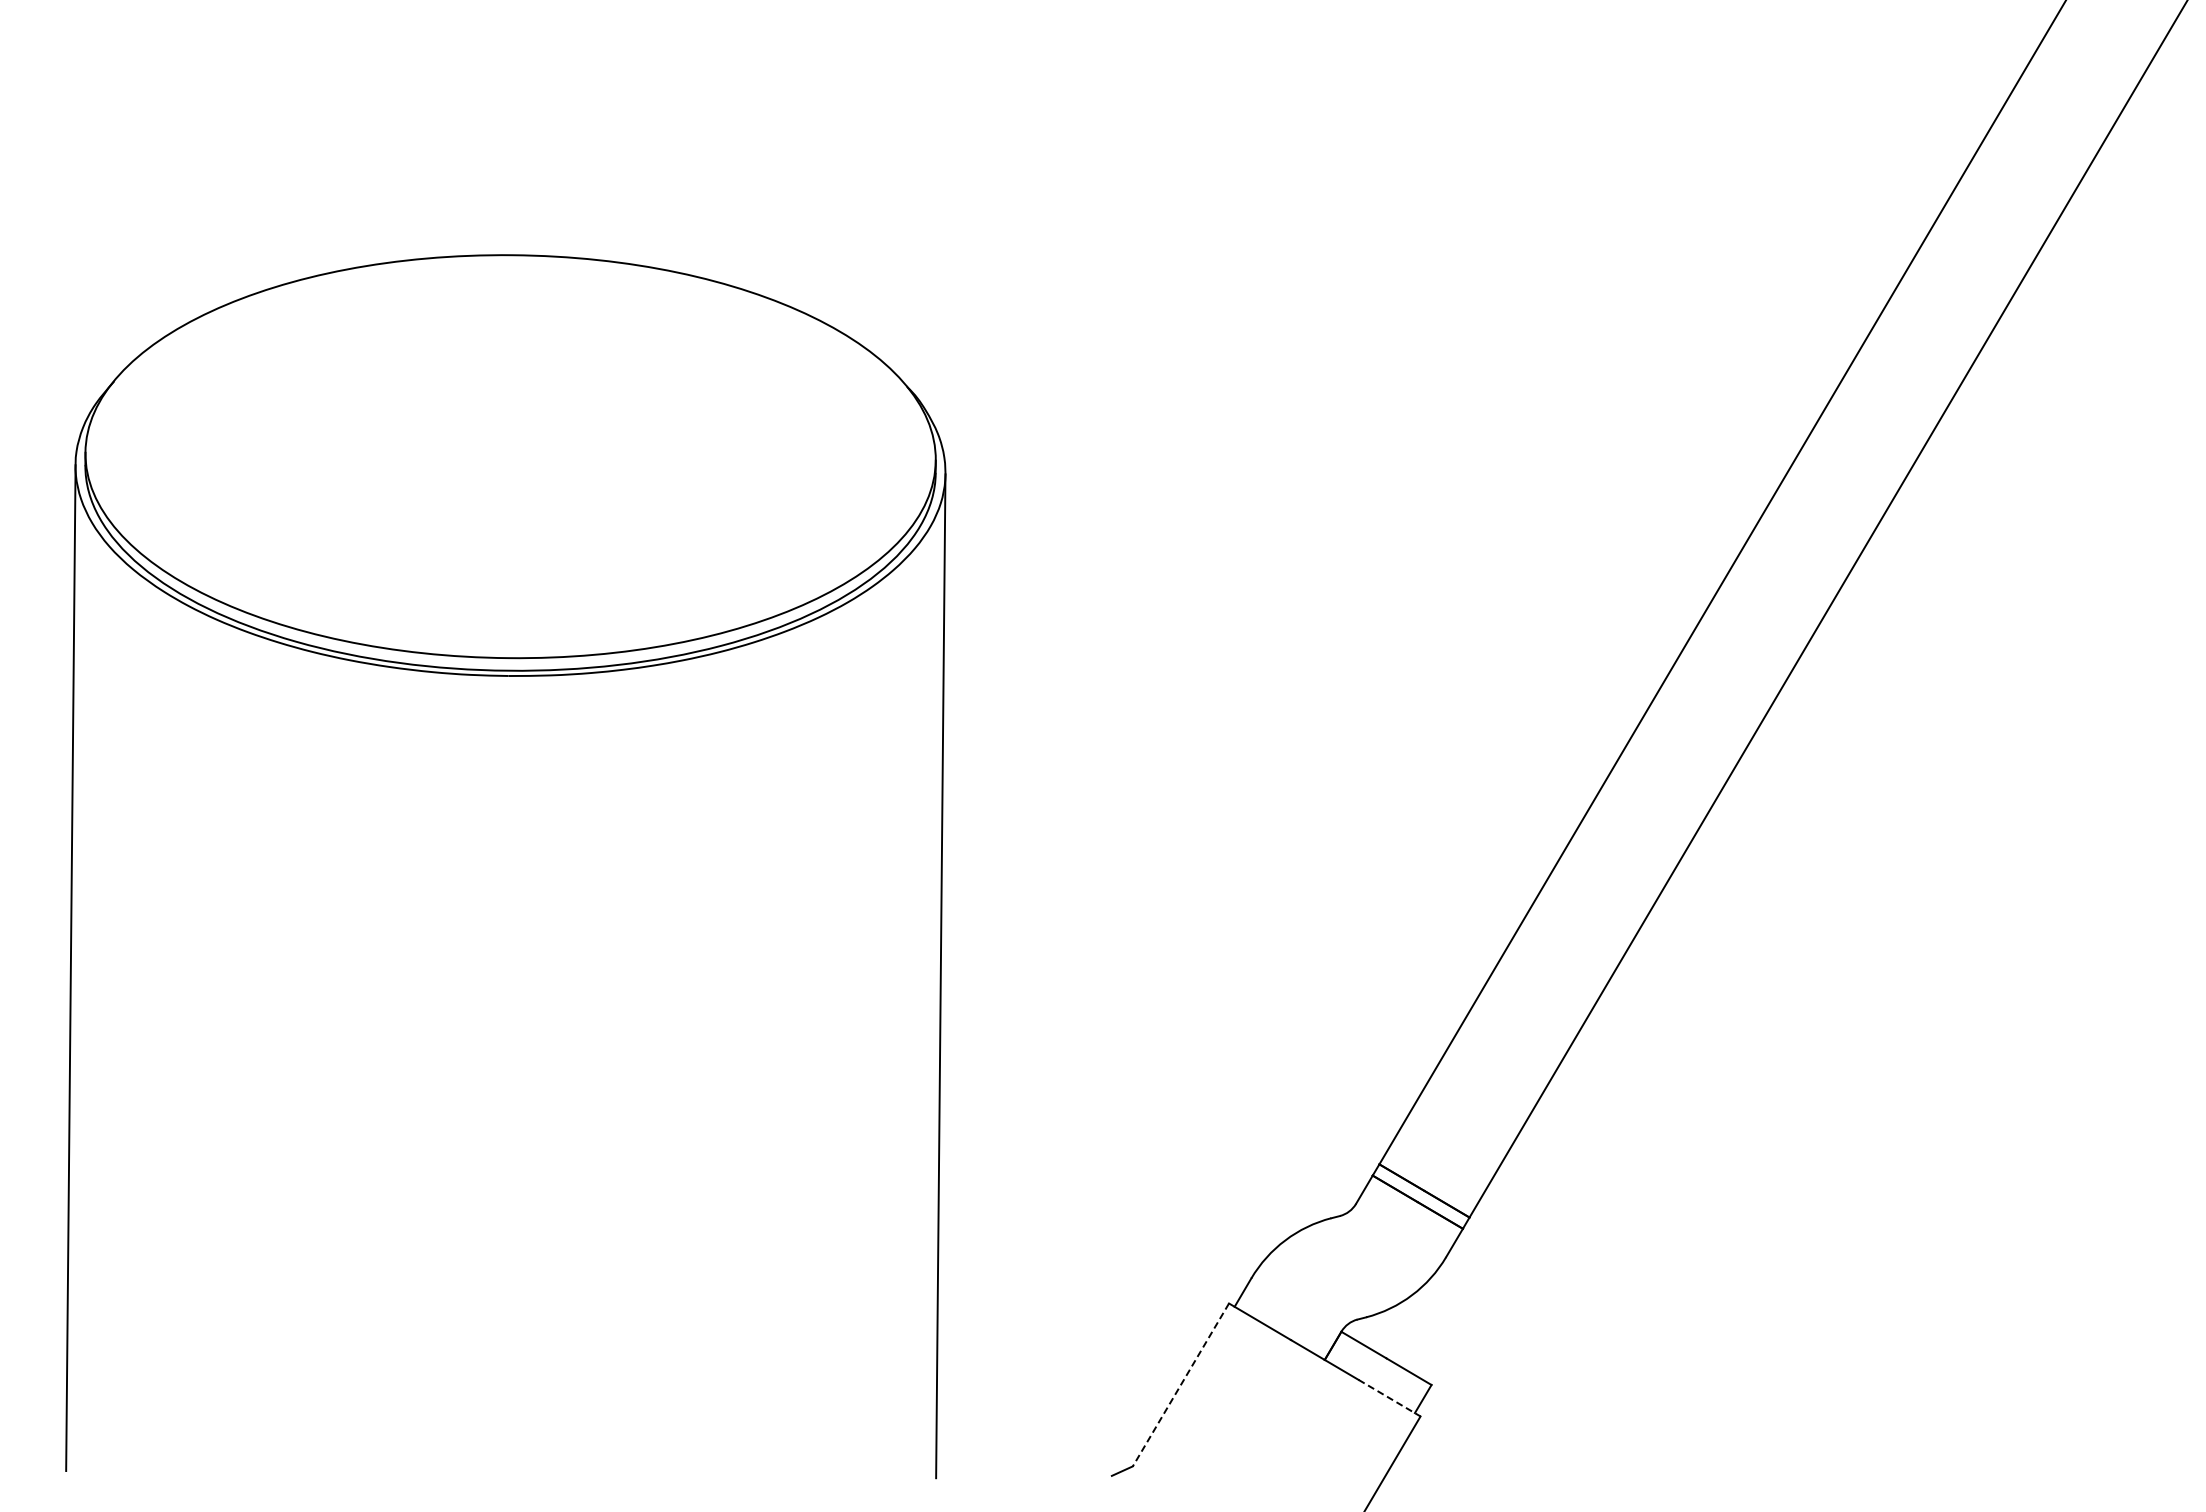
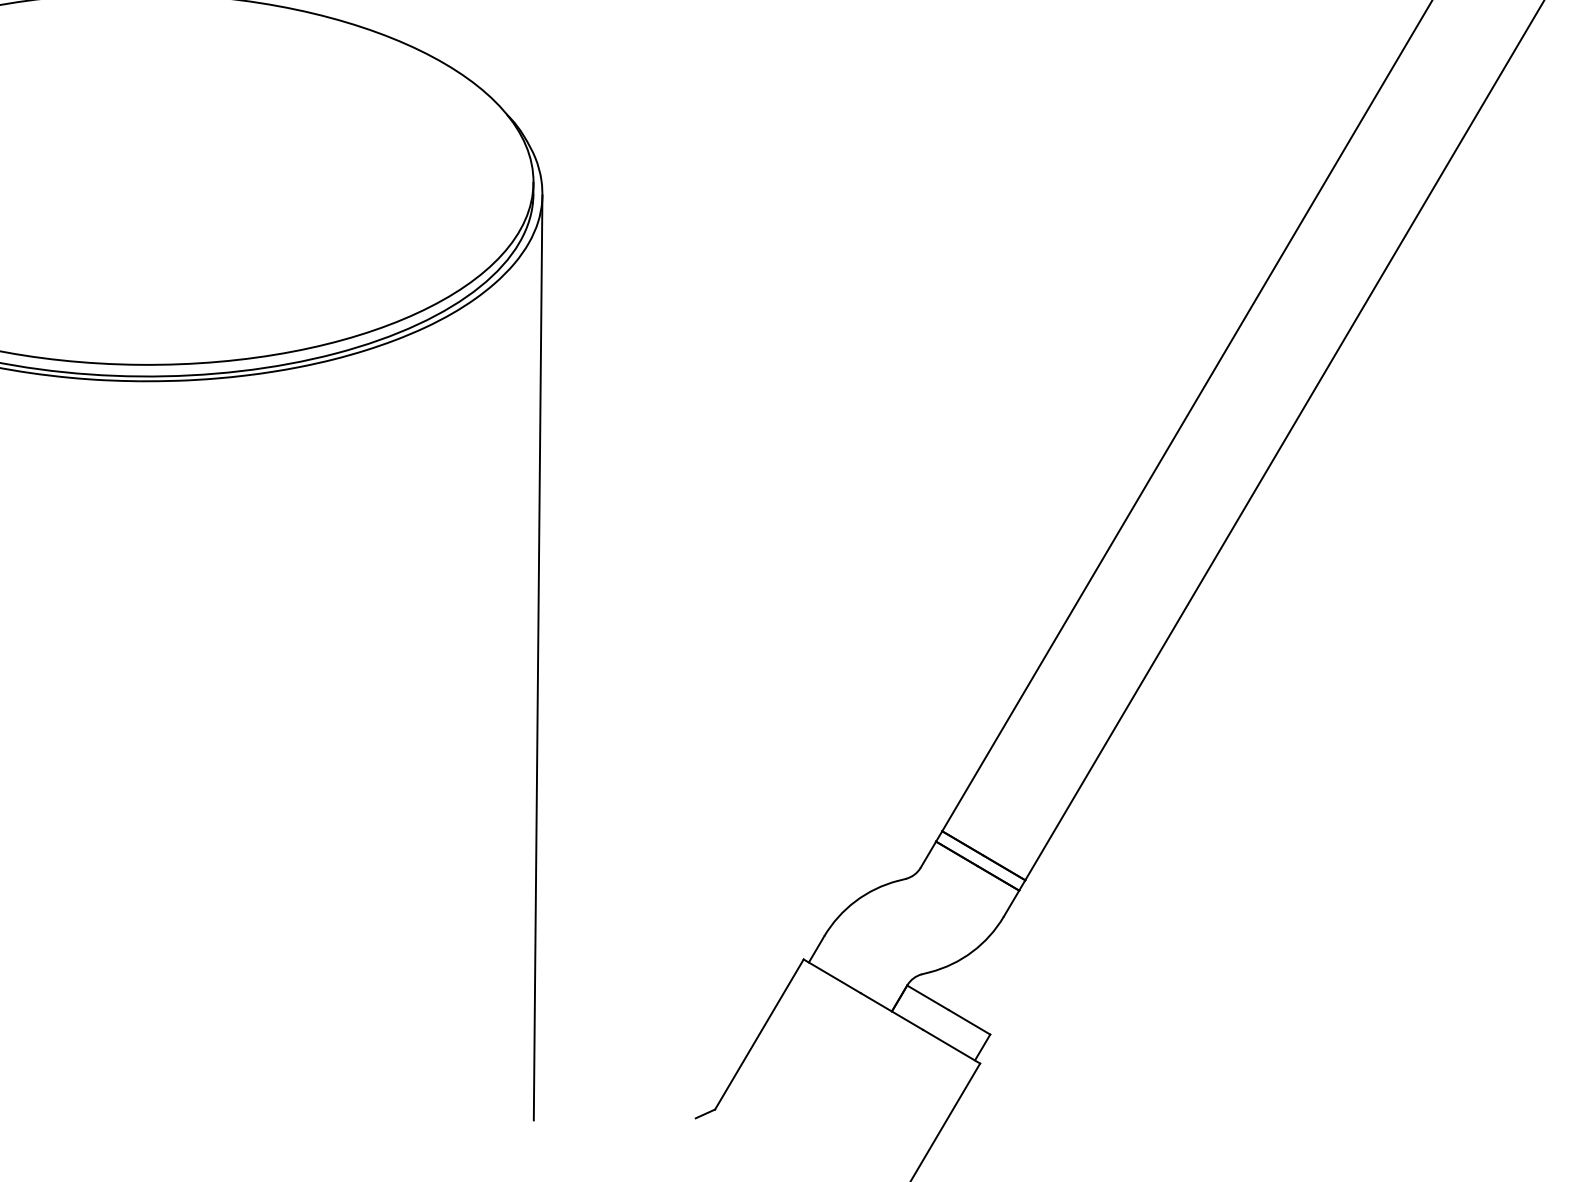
line: (1180, 1384) -> (758, 1034), dashed -> solid
line: (1389, 1398) -> (951, 1047), dashed -> solid

